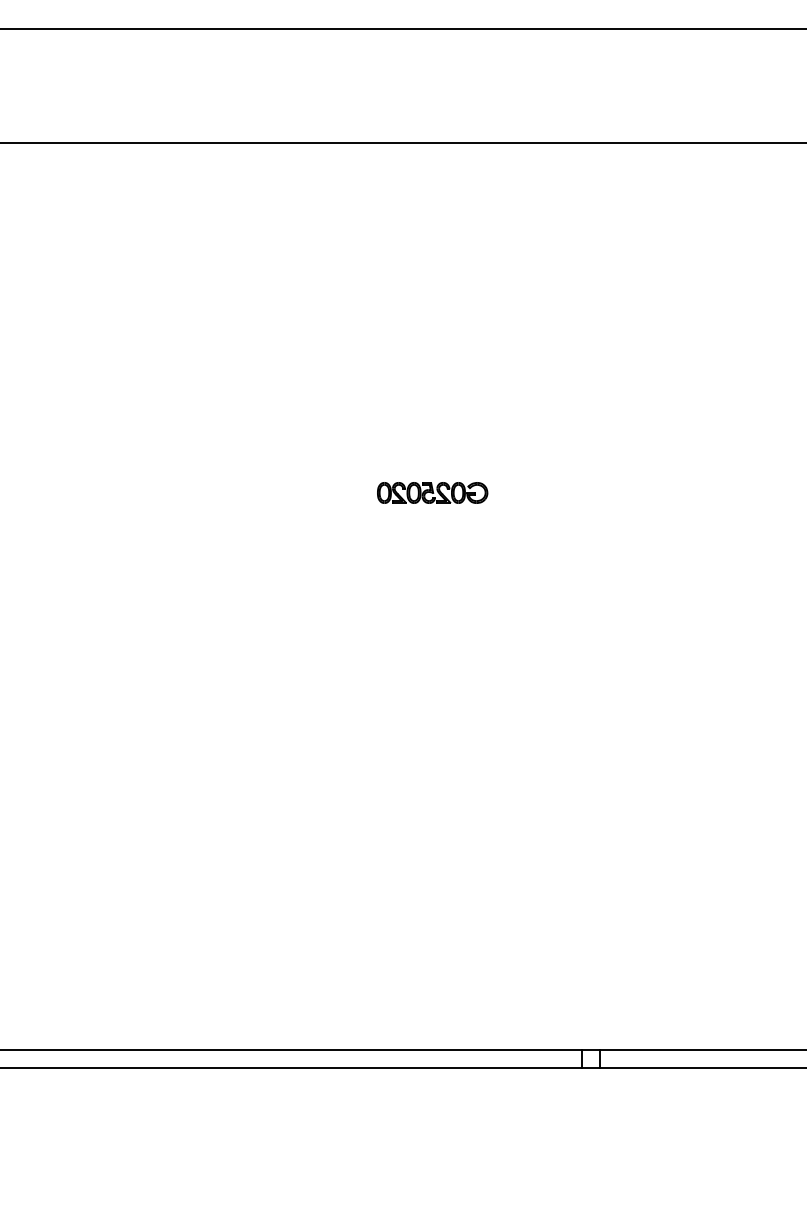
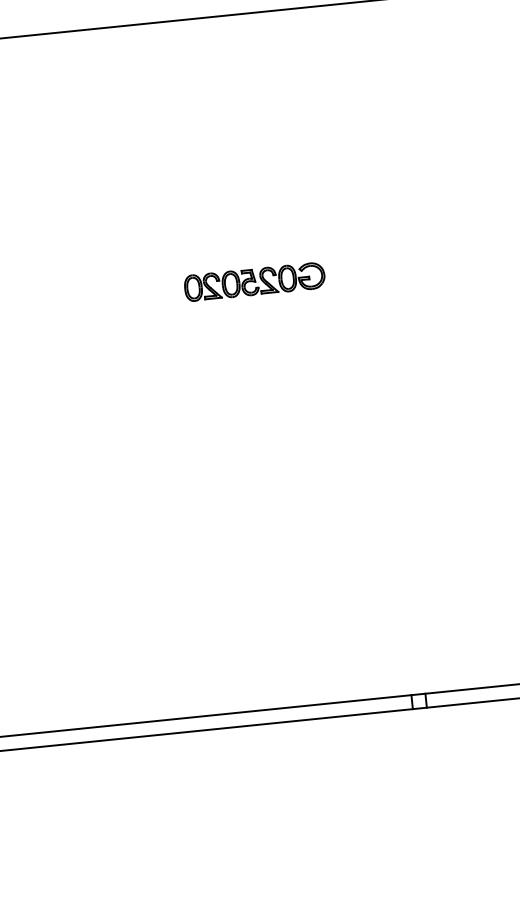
part: (432, 492) -> (254, 281), size x1.67

